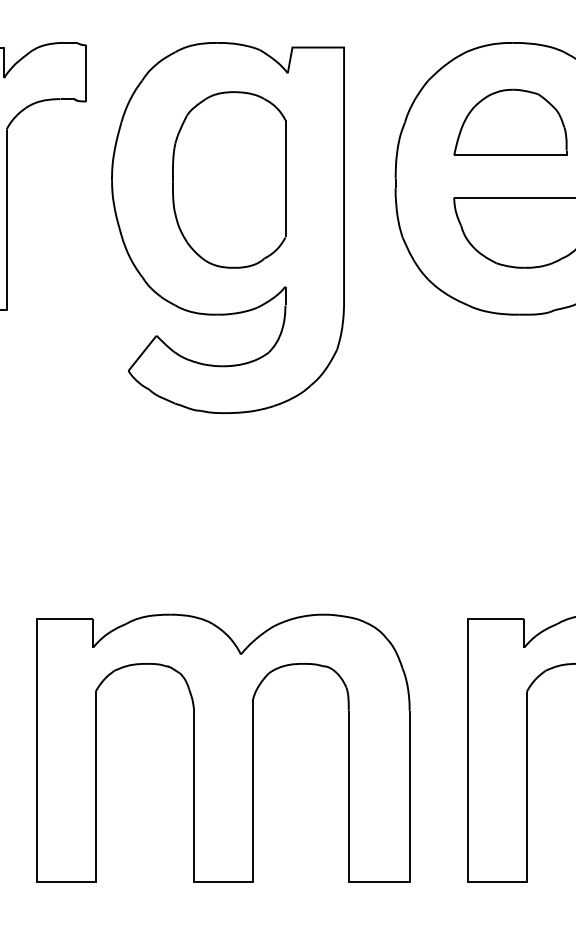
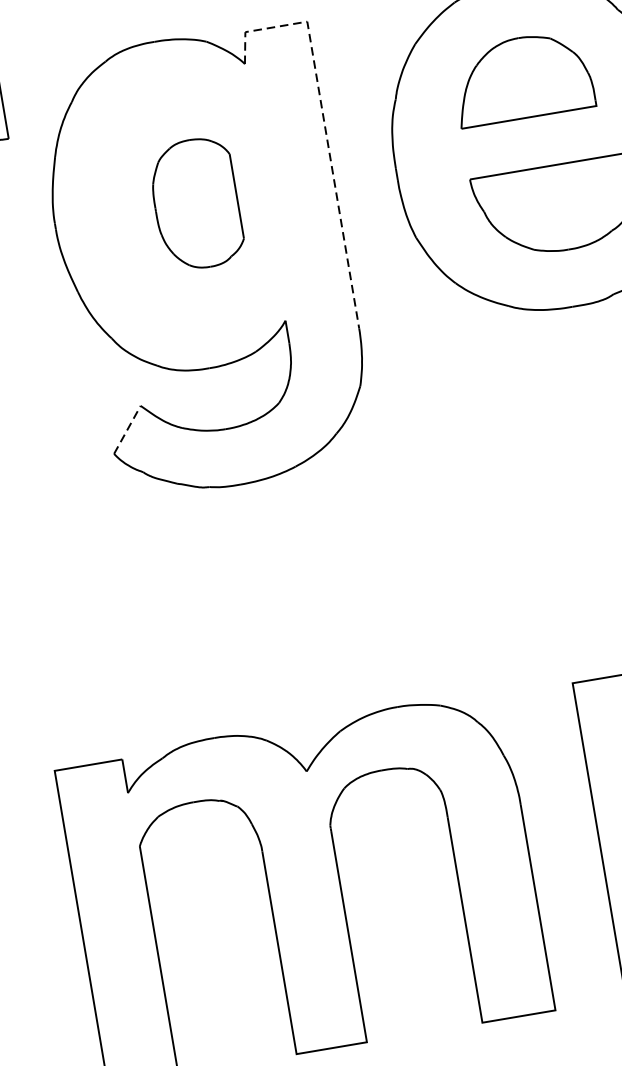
line: (344, 135) -> (325, 127), solid -> dashed
part: (229, 179) -> (196, 203), size x0.6
line: (142, 353) -> (127, 430), solid -> dashed

